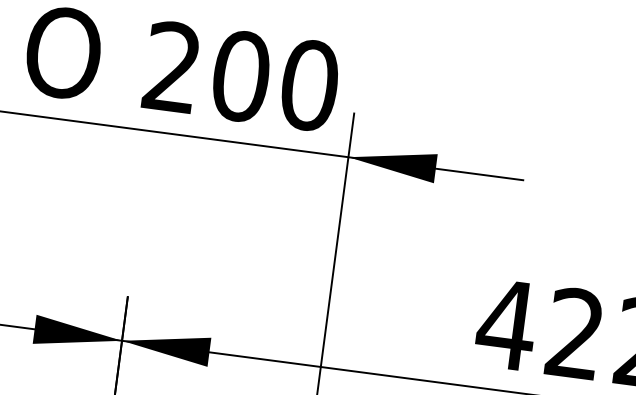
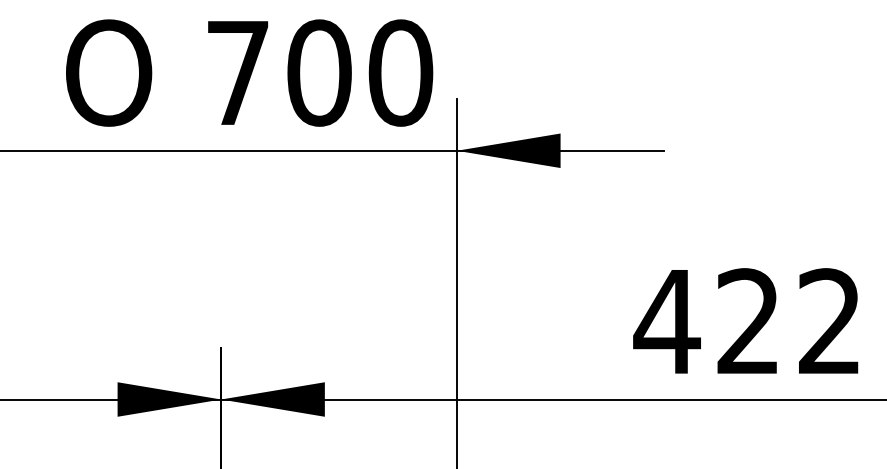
text: (172, 65) -> (237, 71), 200 -> 700

